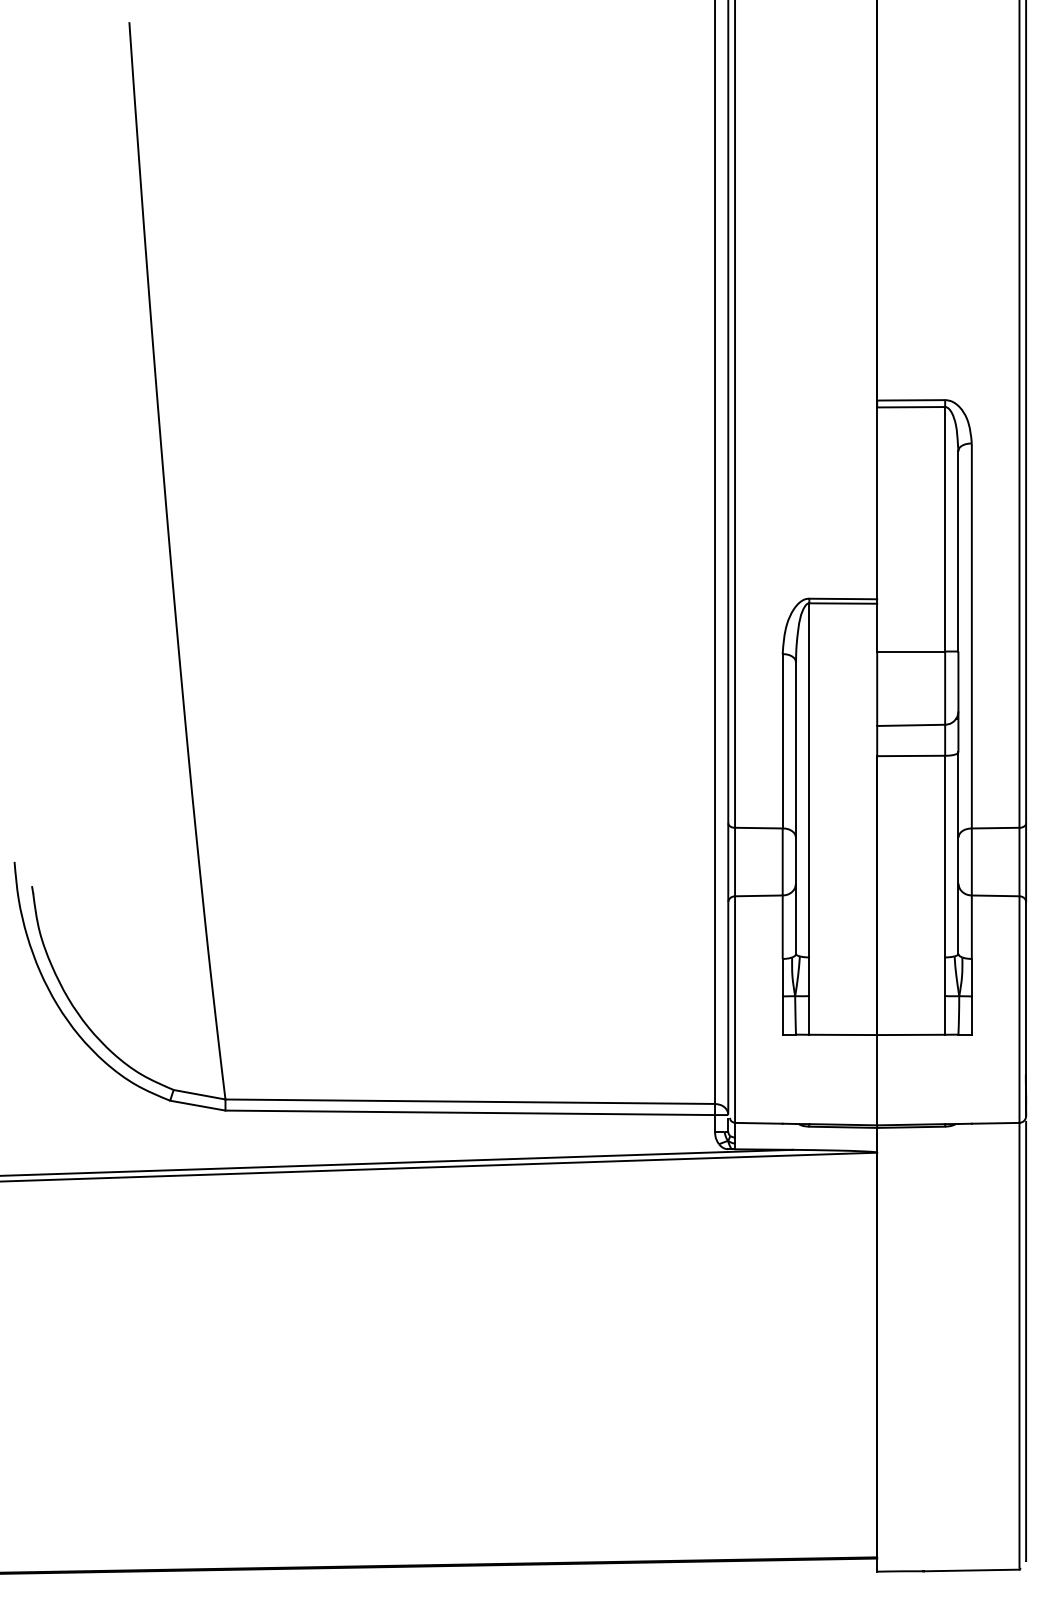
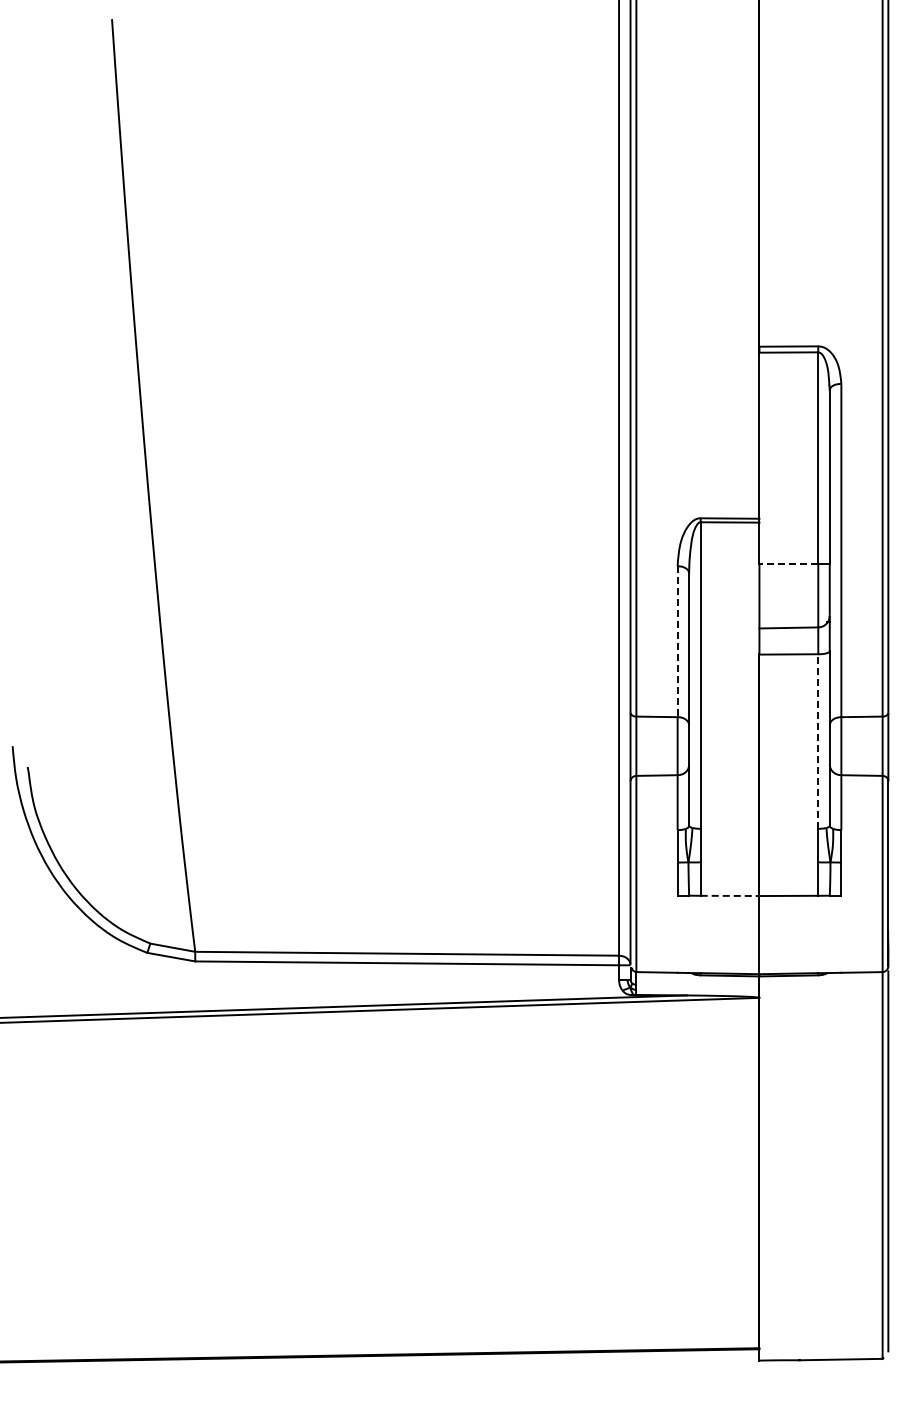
line: (910, 652) -> (788, 564), solid -> dashed
line: (782, 742) -> (677, 642), solid -> dashed
line: (945, 856) -> (818, 741), solid -> dashed
line: (843, 1034) -> (730, 895), solid -> dashed

